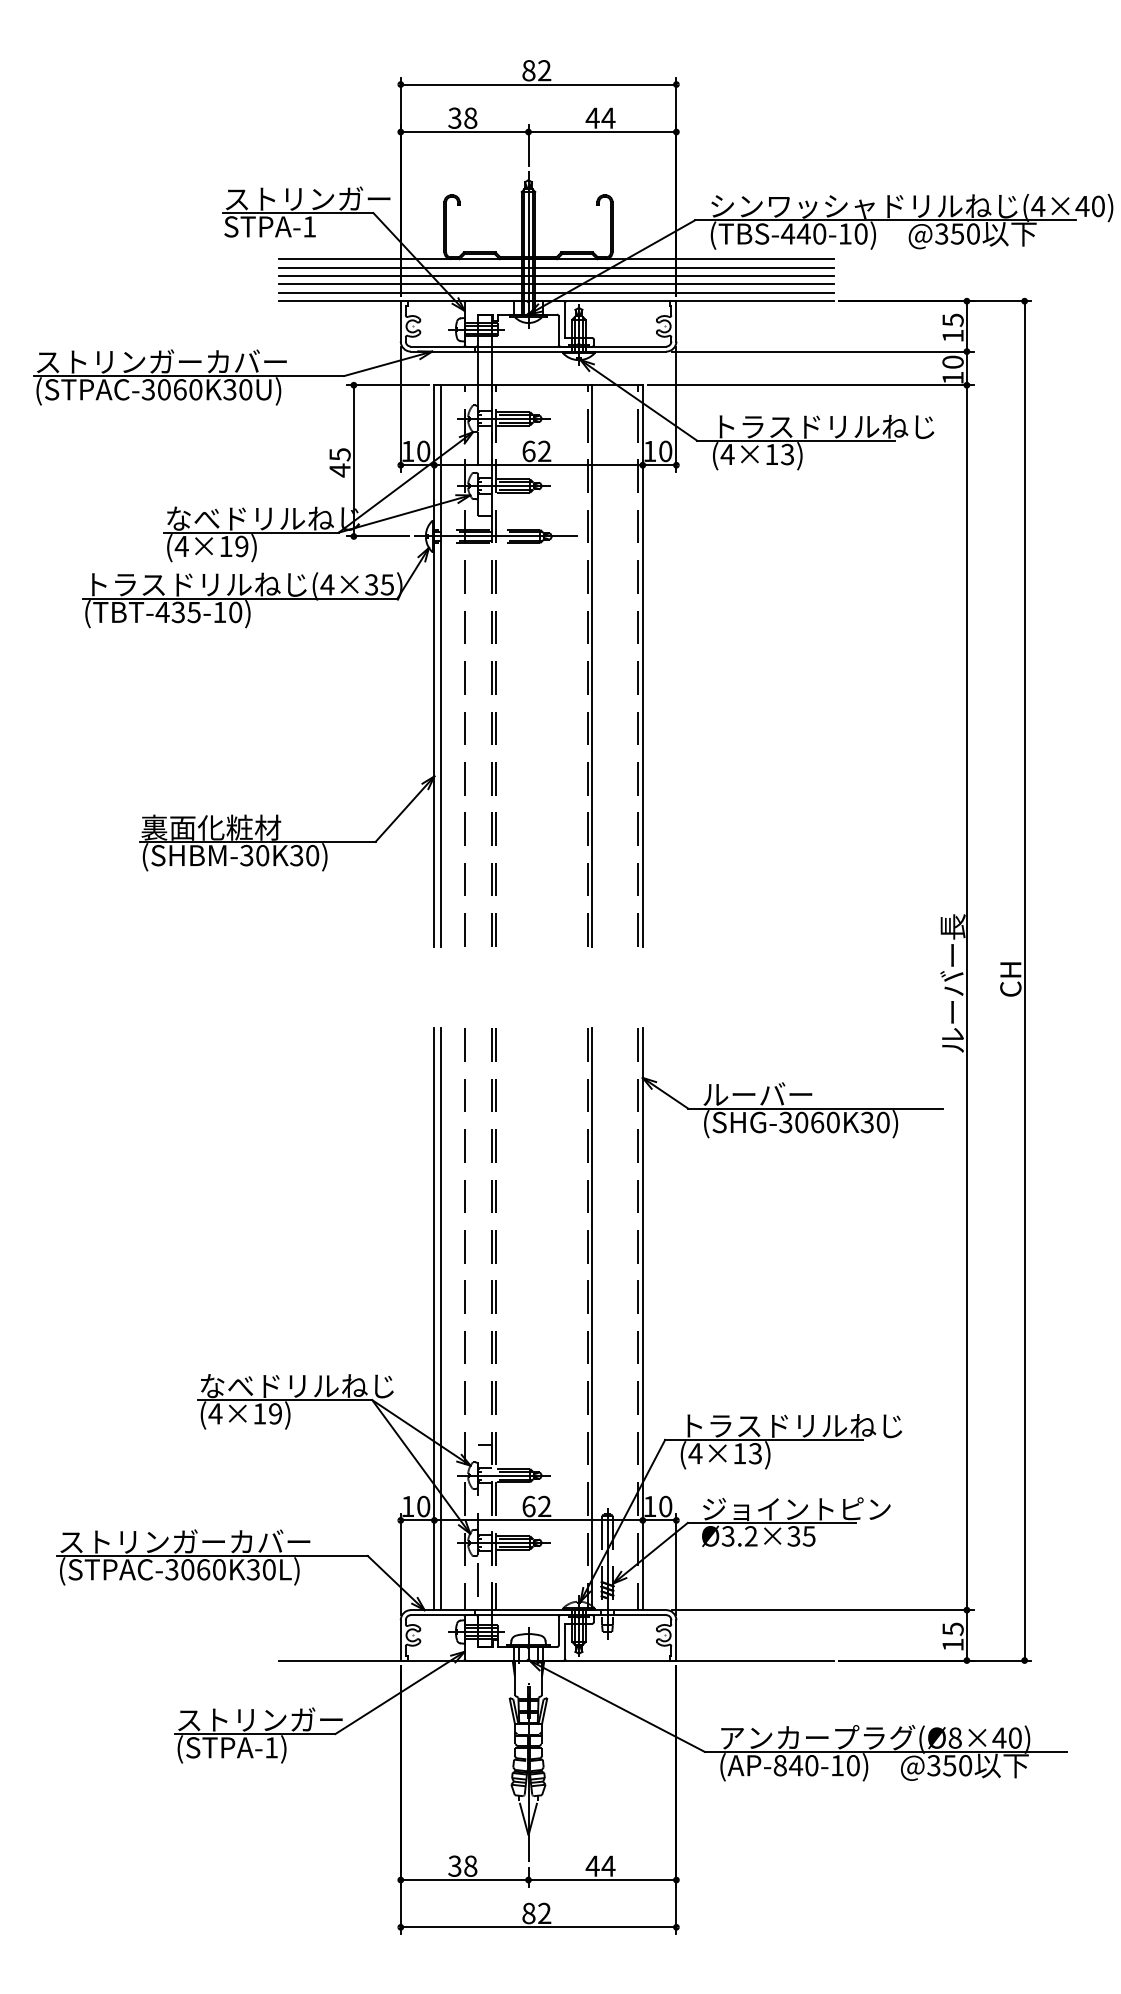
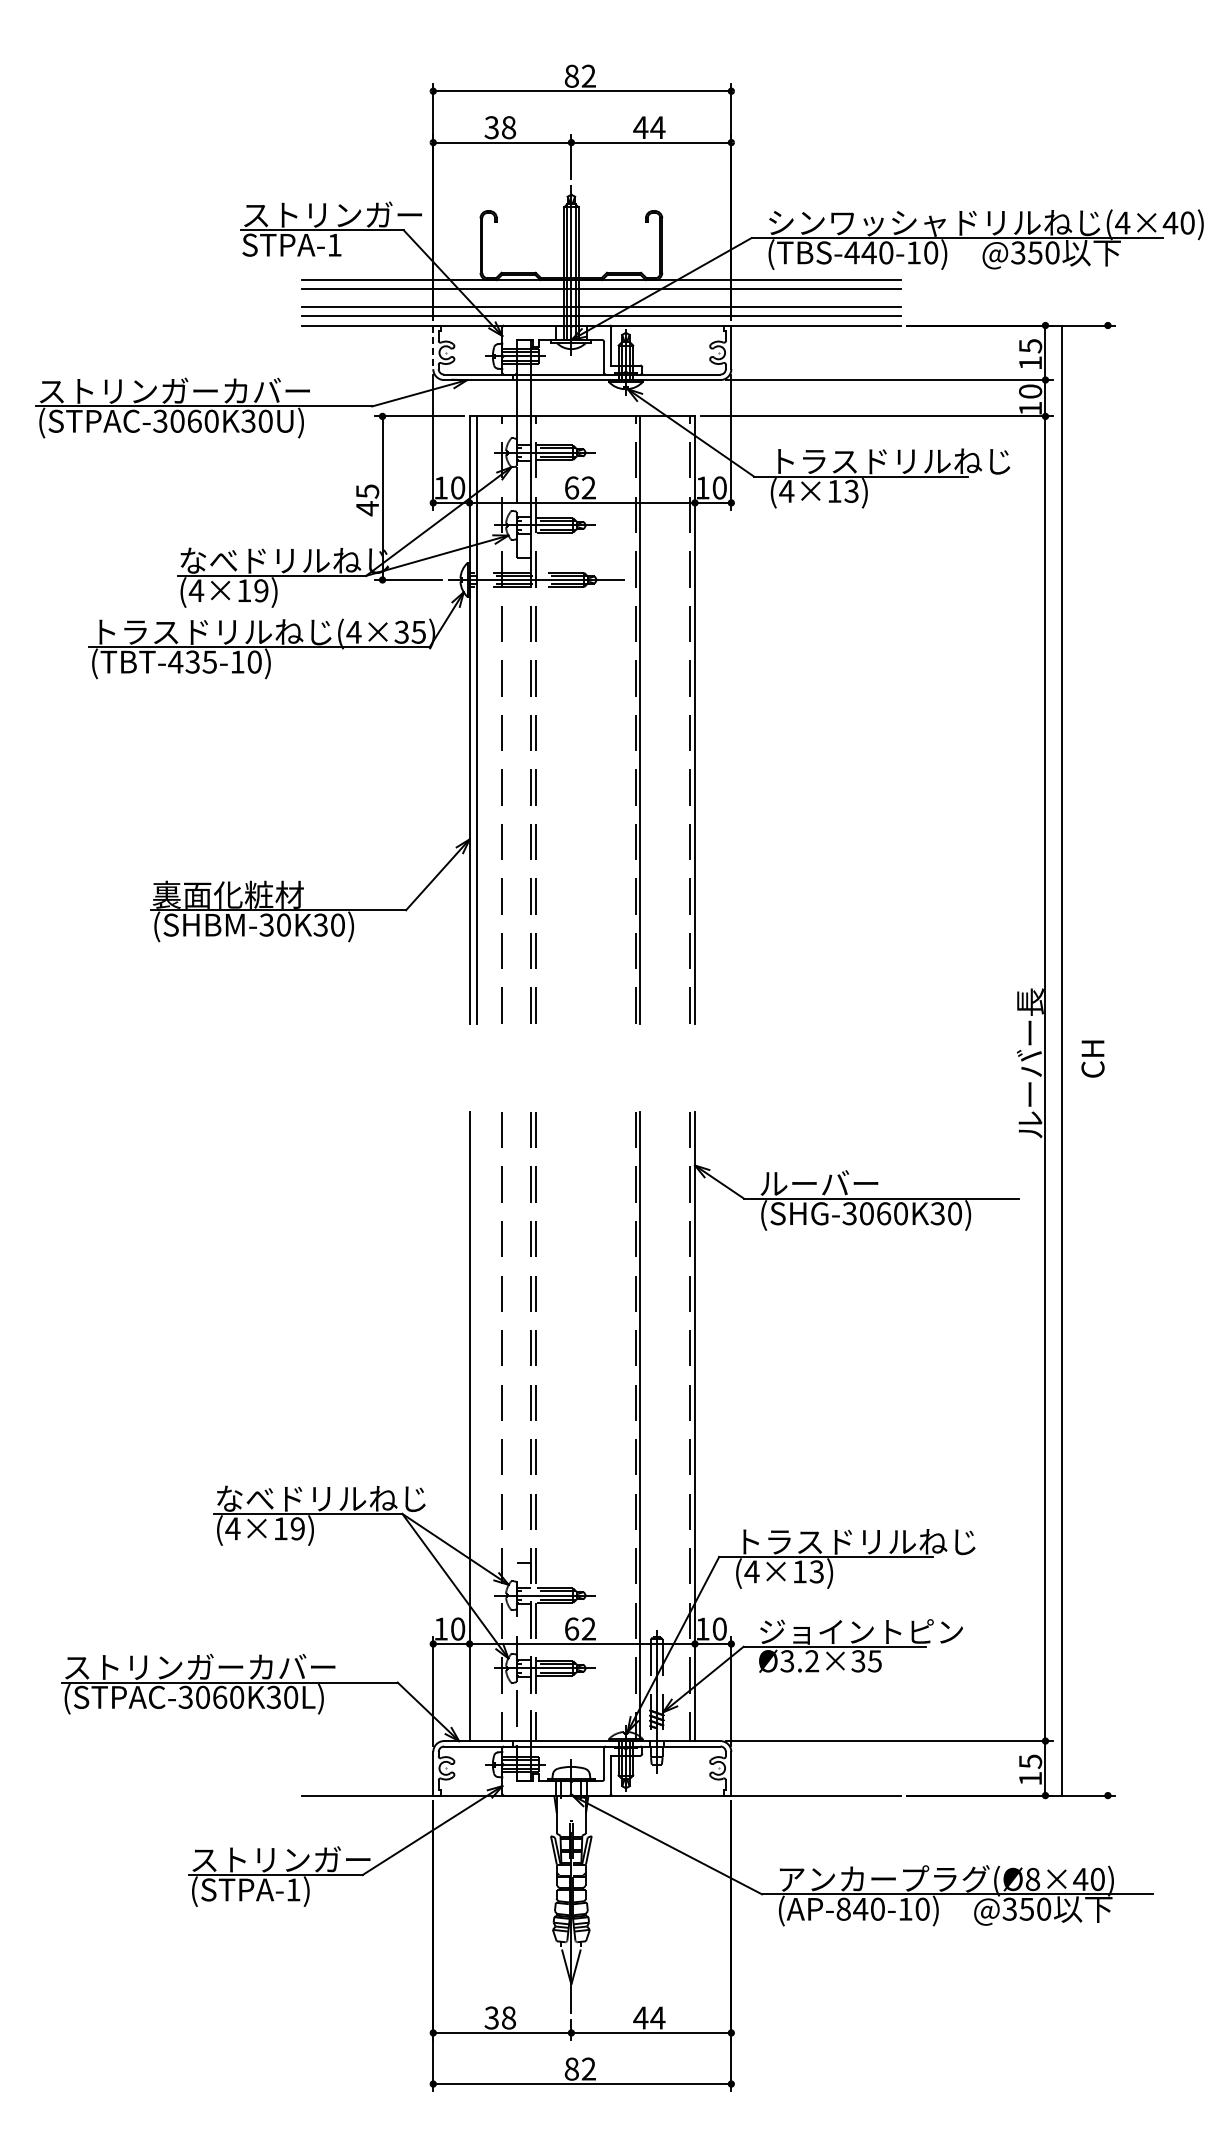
line: (556, 276) -> (601, 298), removed
line: (400, 321) -> (433, 347), solid -> dashed
line: (1024, 980) -> (1061, 1060), moved
line: (440, 1319) -> (476, 1426), removed

